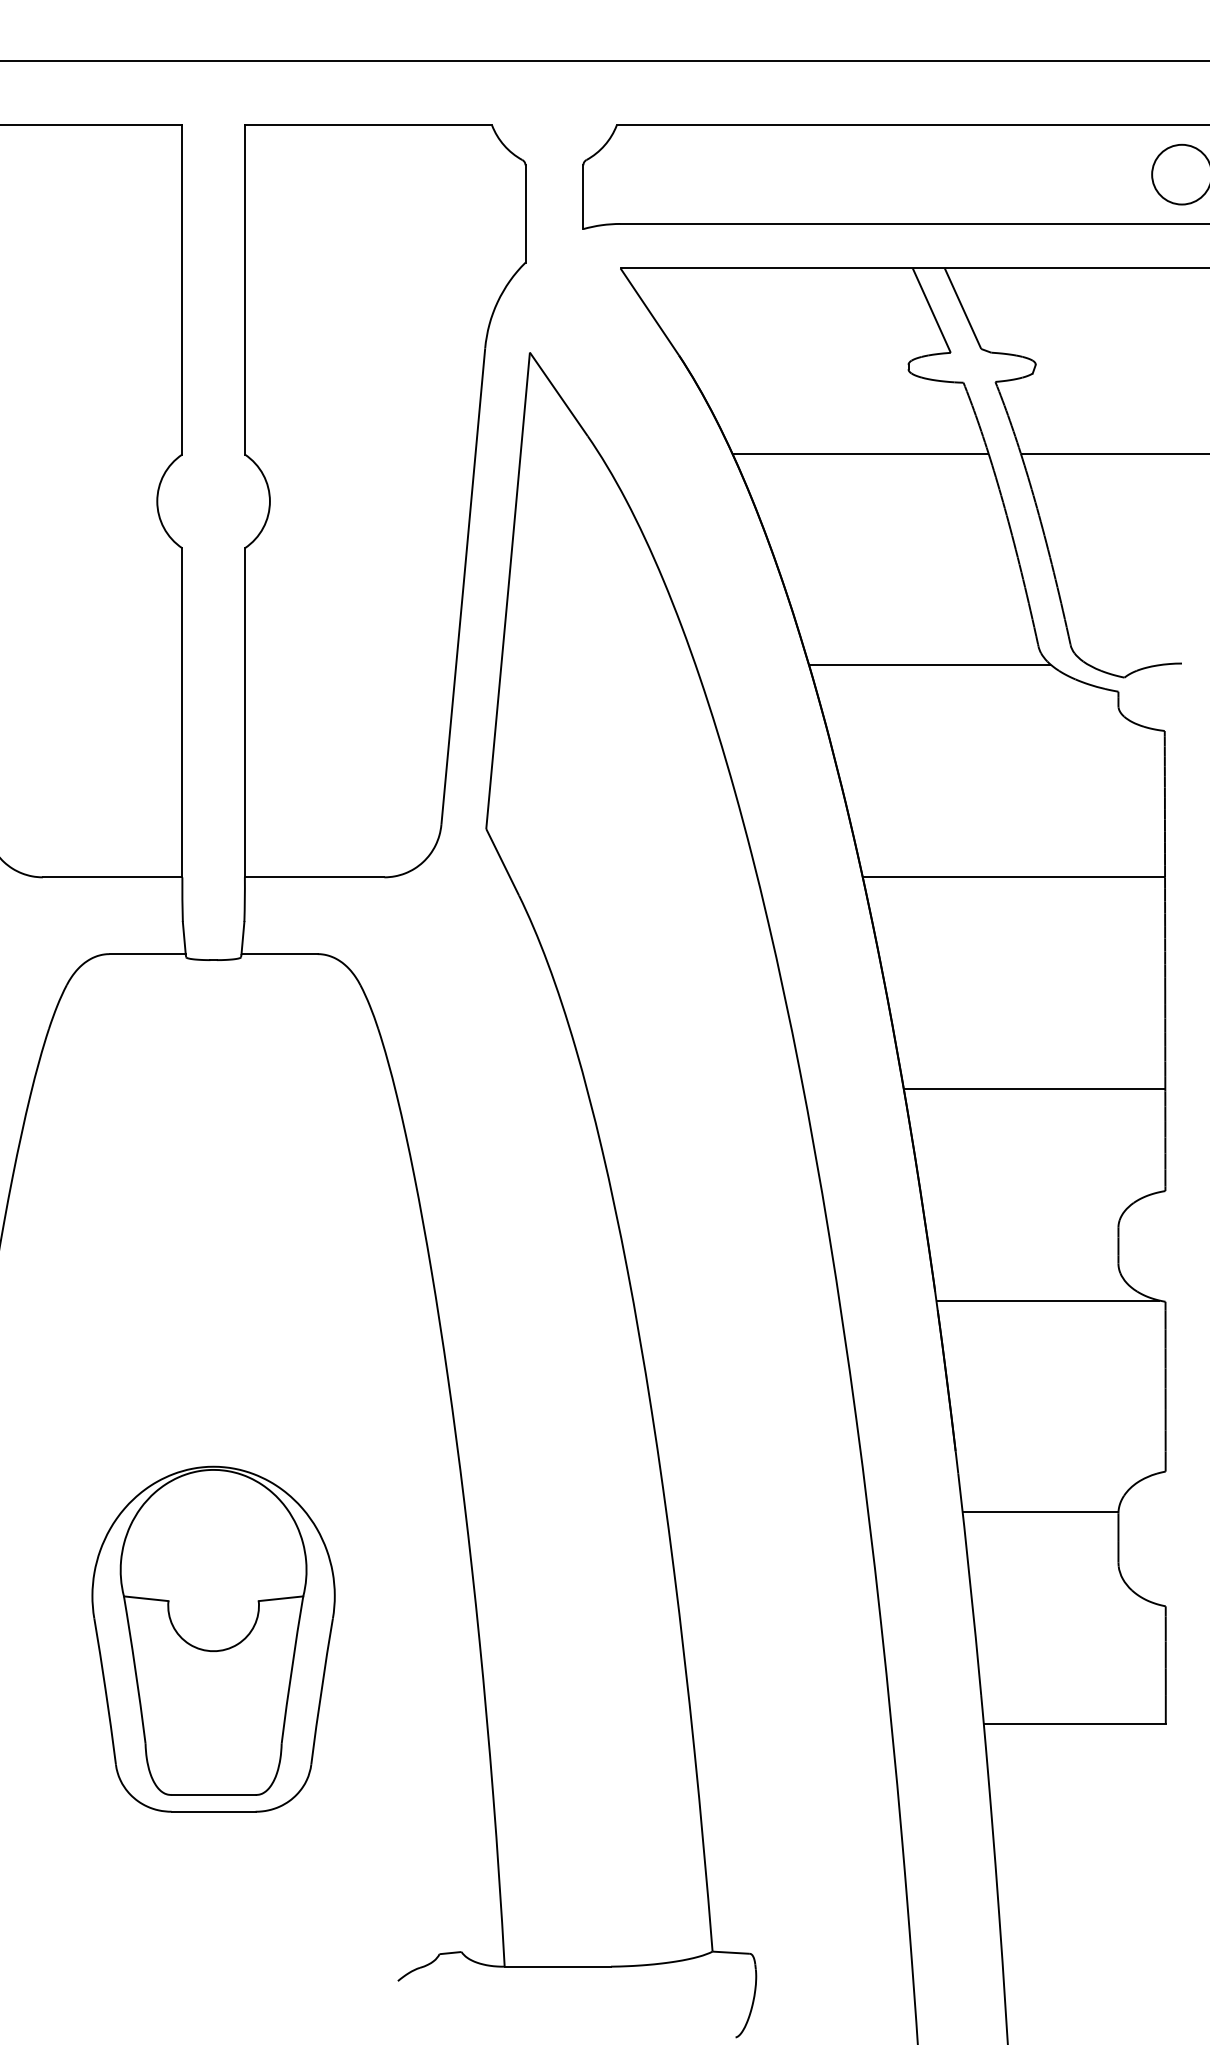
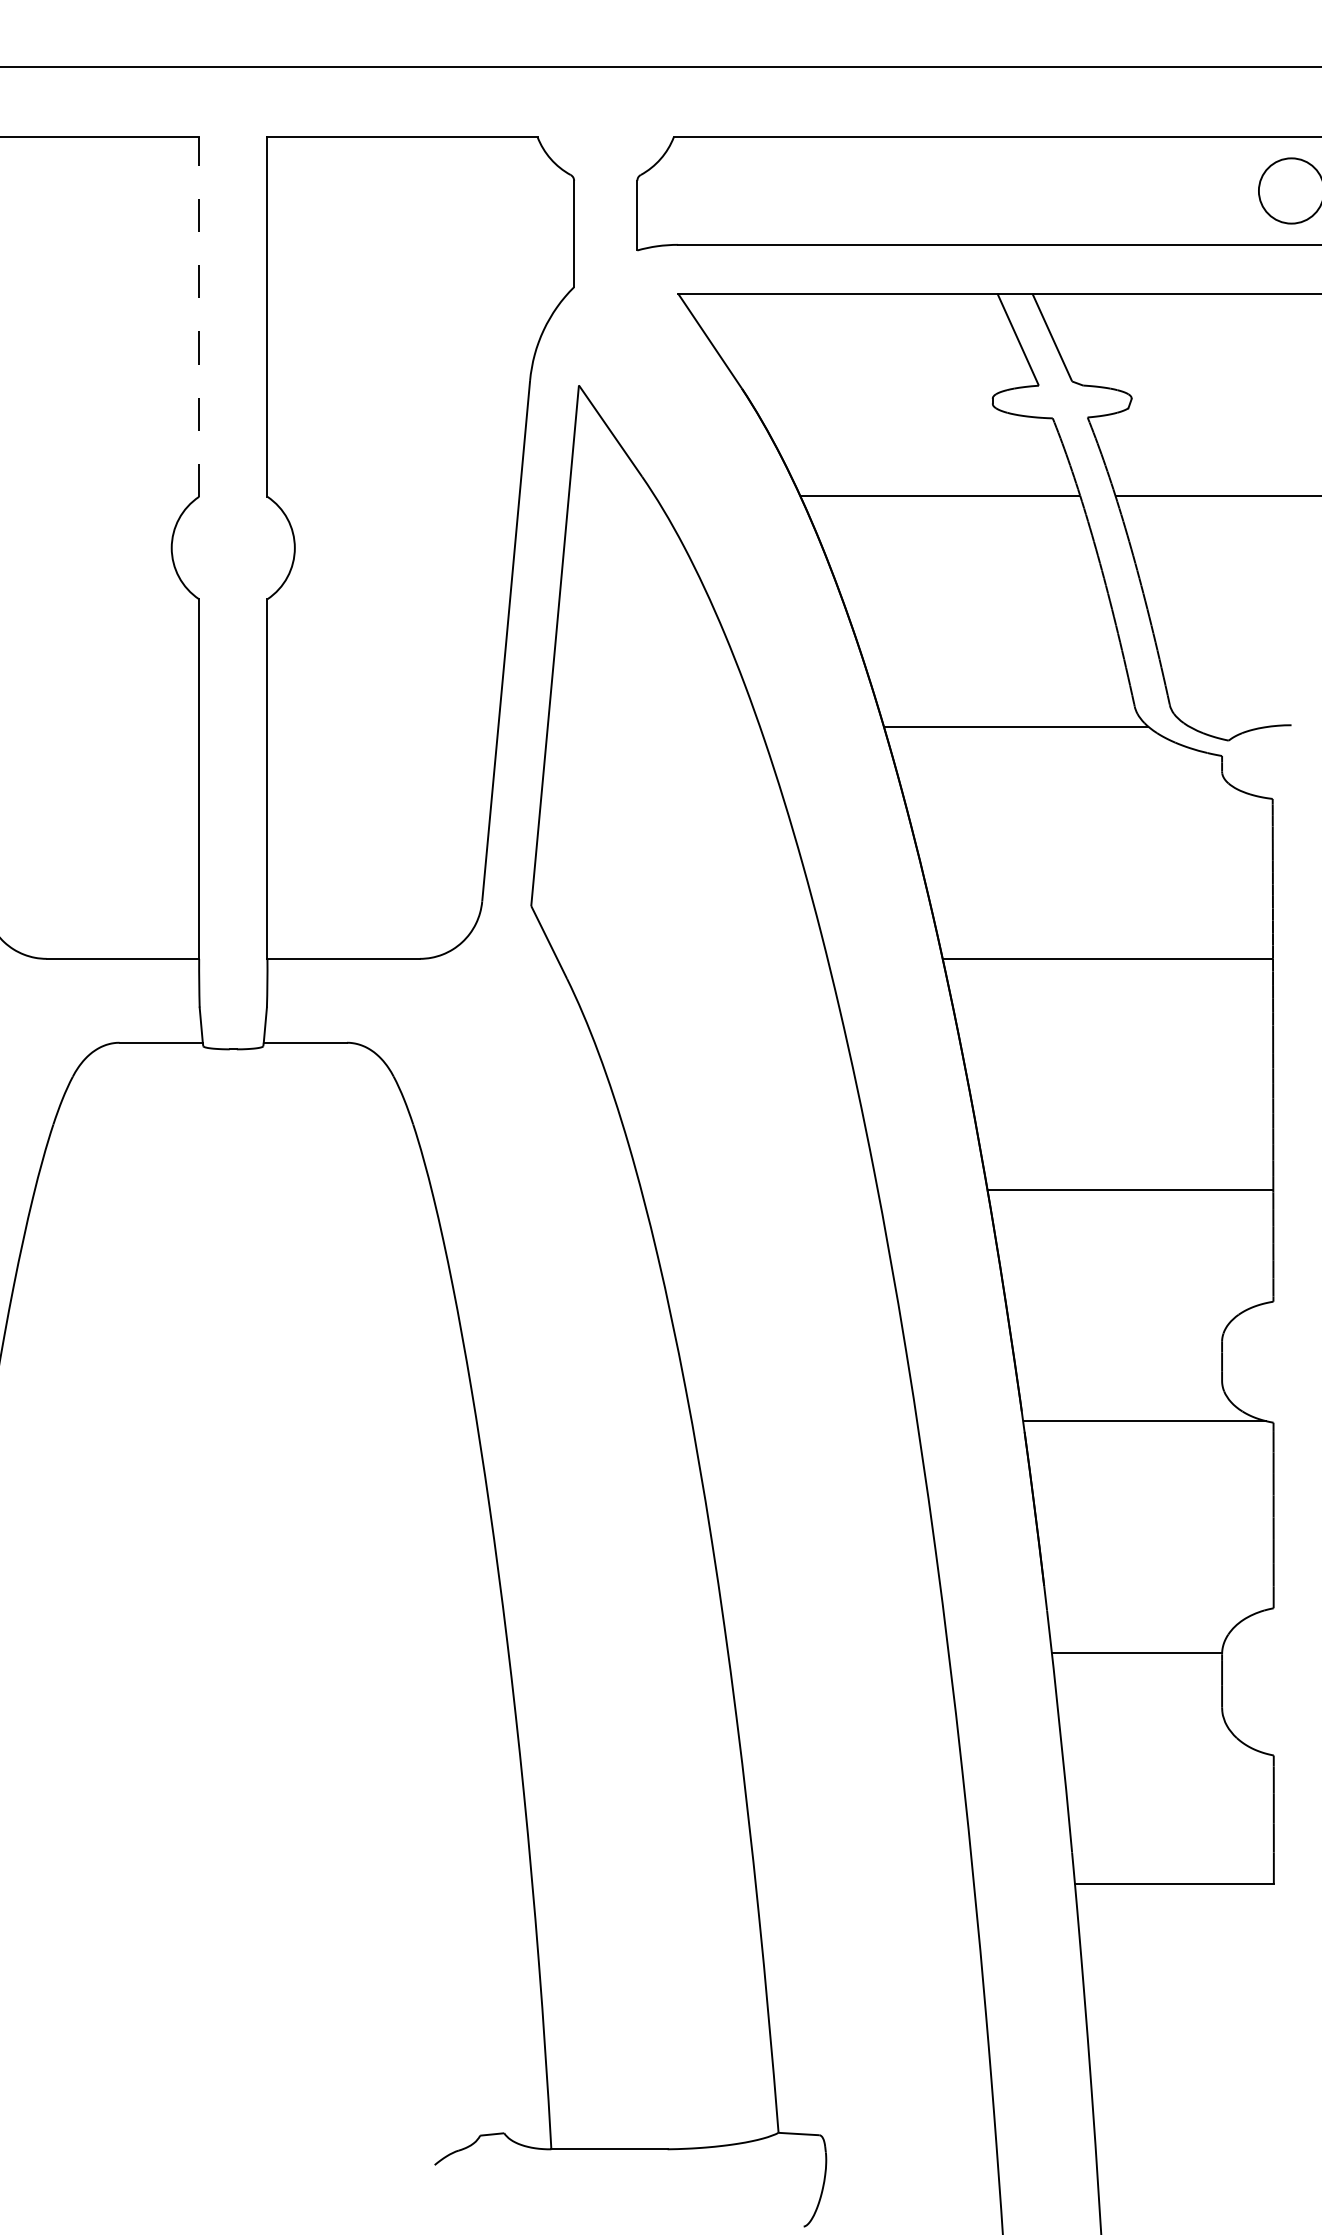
line: (182, 289) -> (199, 316), solid -> dashed
part: (213, 1638) -> (233, 1790), removed

